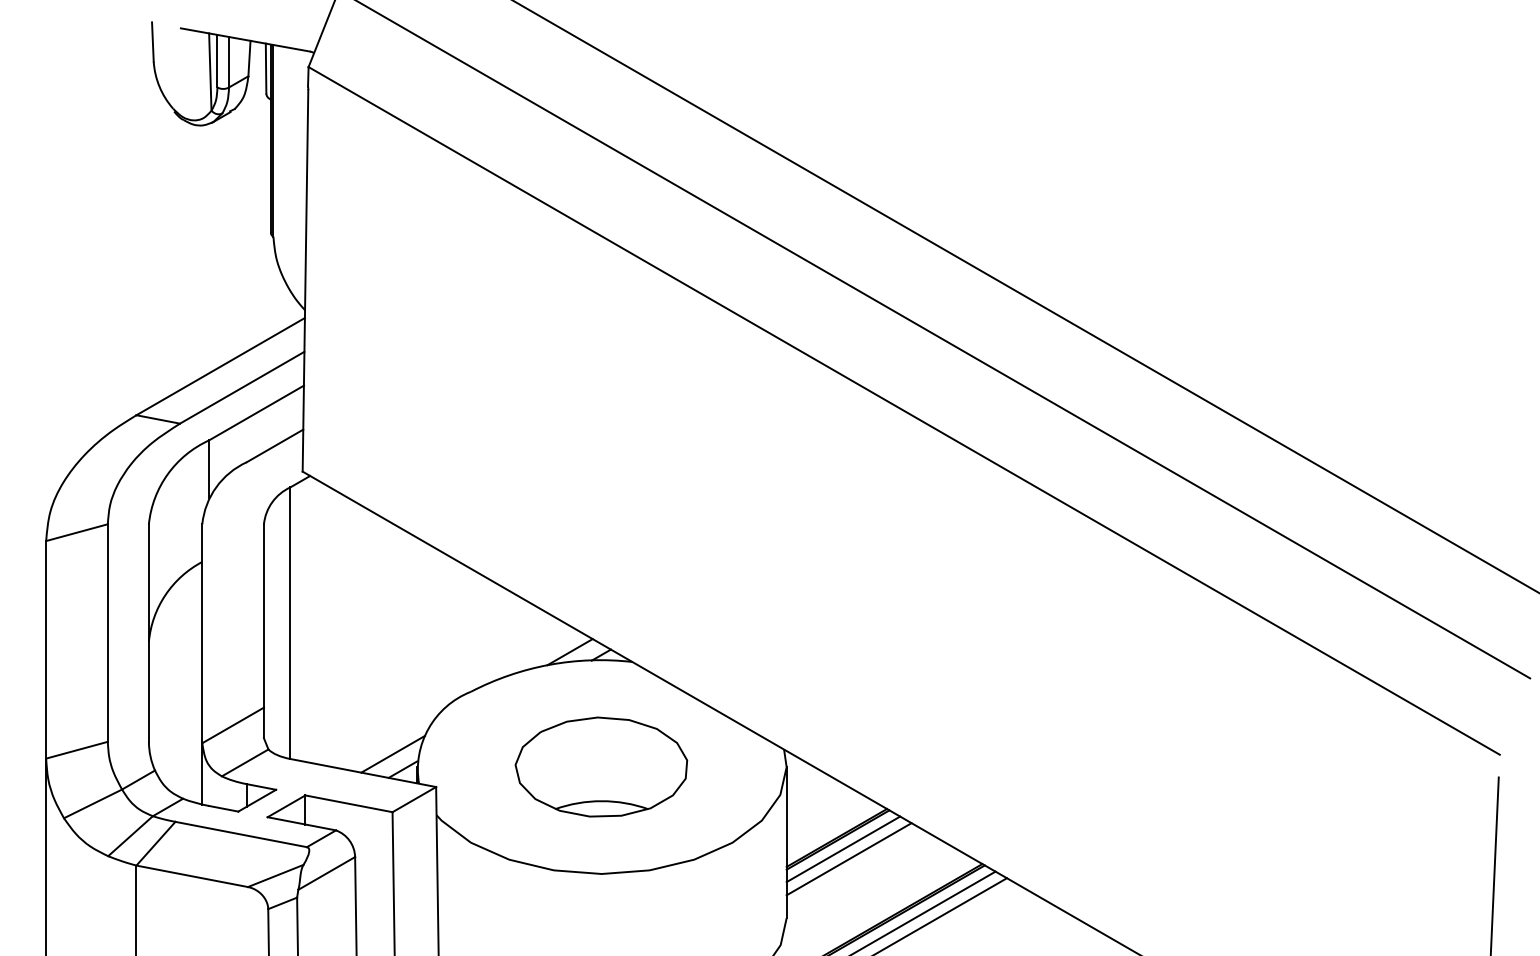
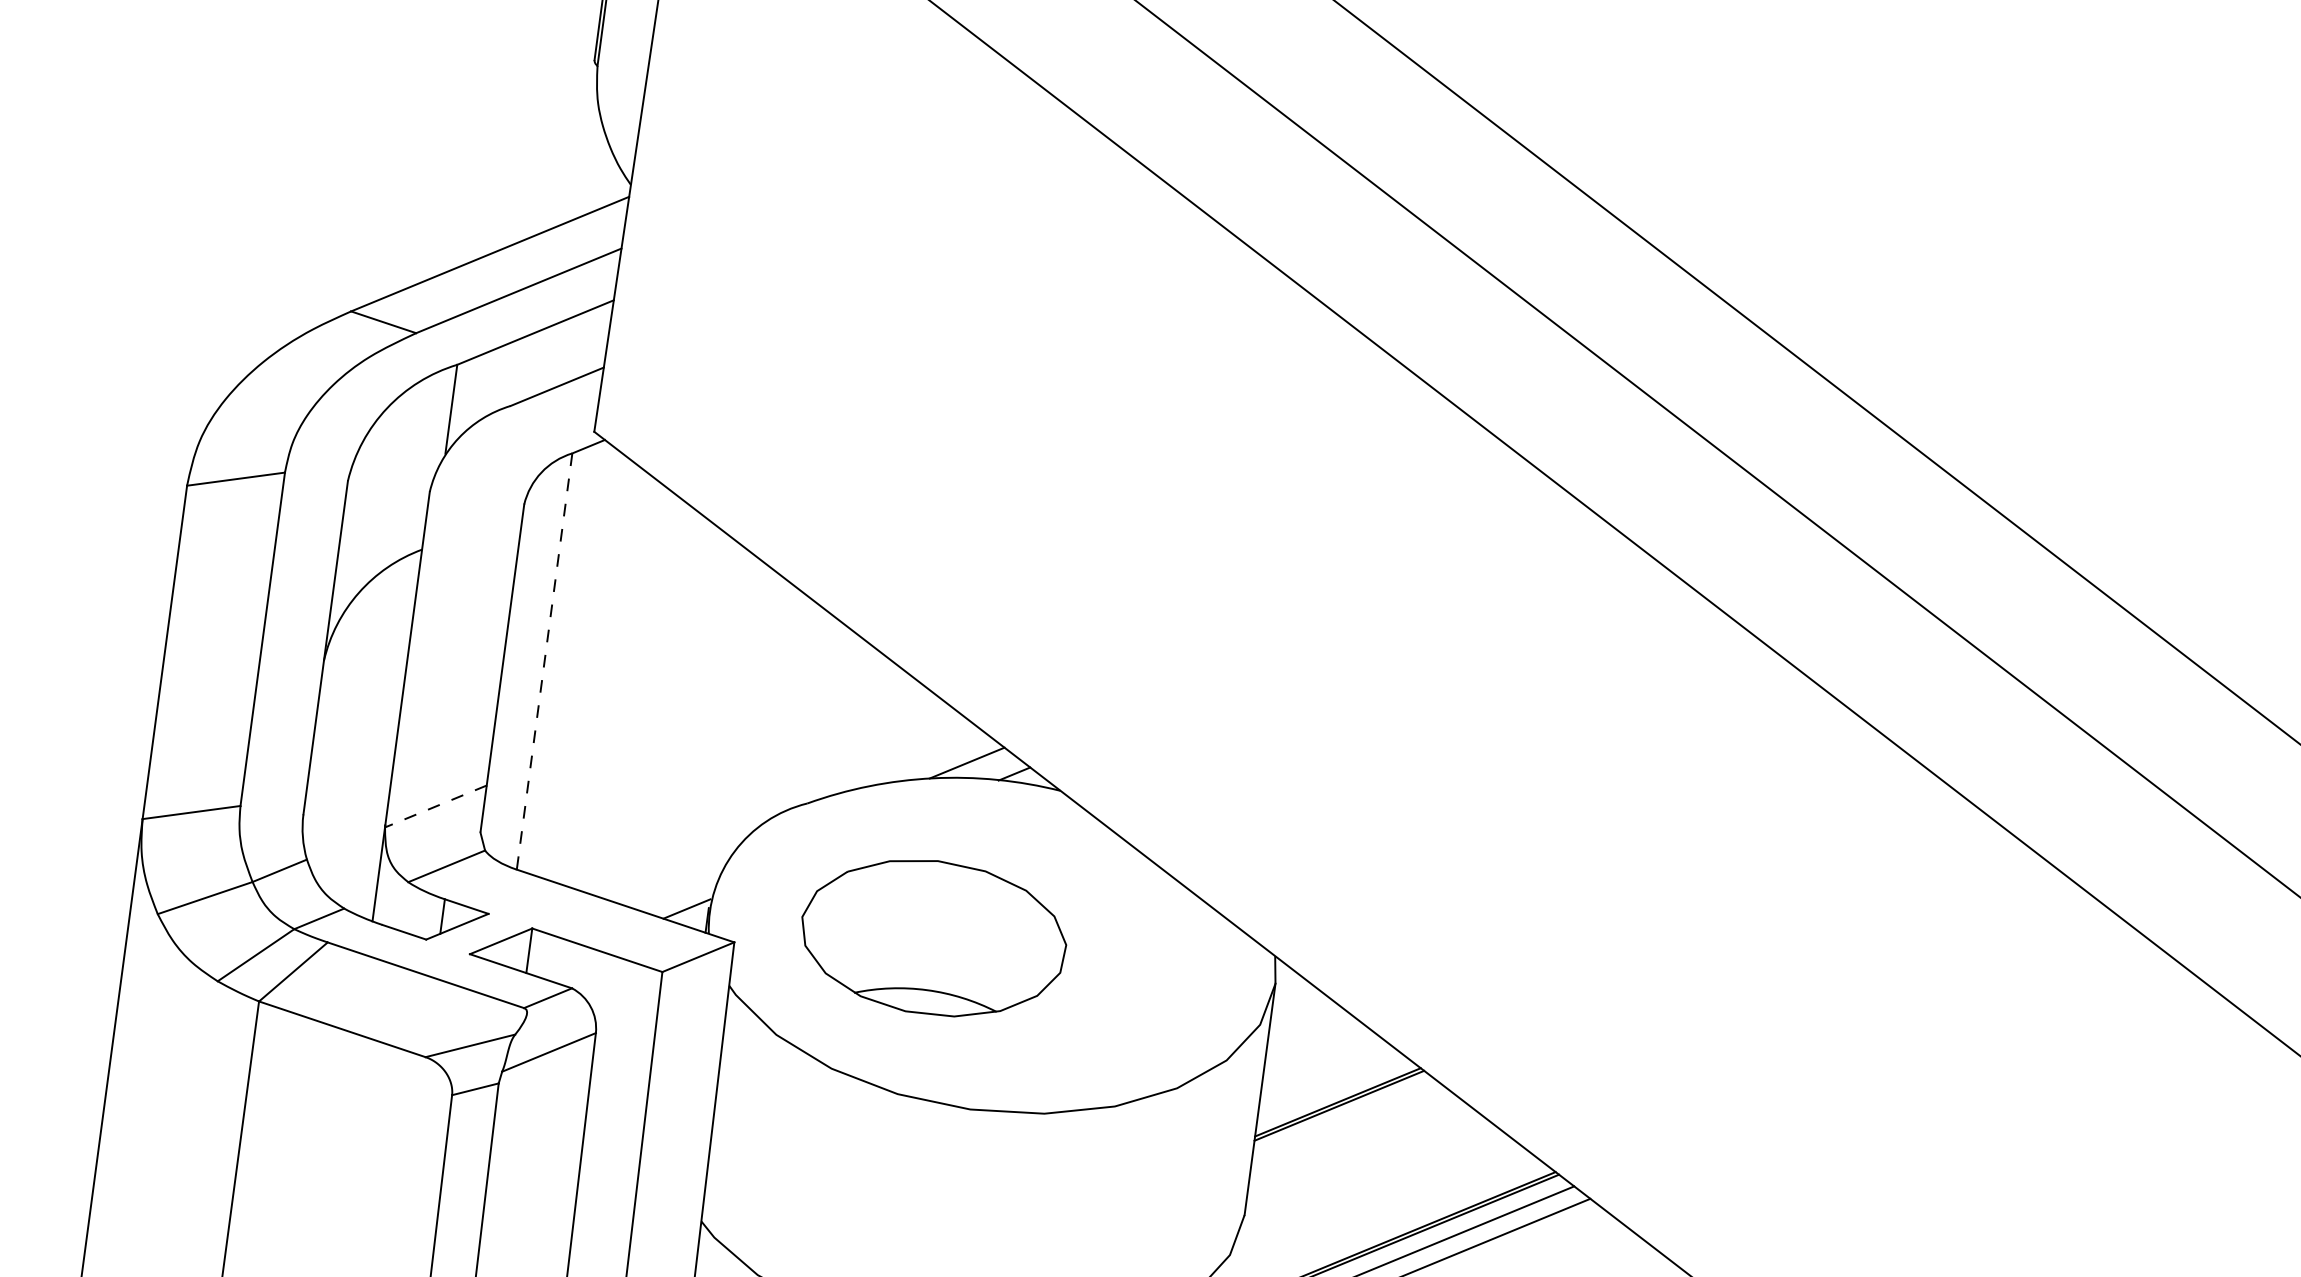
line: (290, 623) -> (544, 662), solid -> dashed
line: (233, 725) -> (436, 806), solid -> dashed
line: (393, 753) -> (675, 882), removed
part: (601, 766) -> (933, 936), moved
line: (843, 849) -> (1345, 1121), removed
line: (848, 859) -> (1351, 1137), removed

